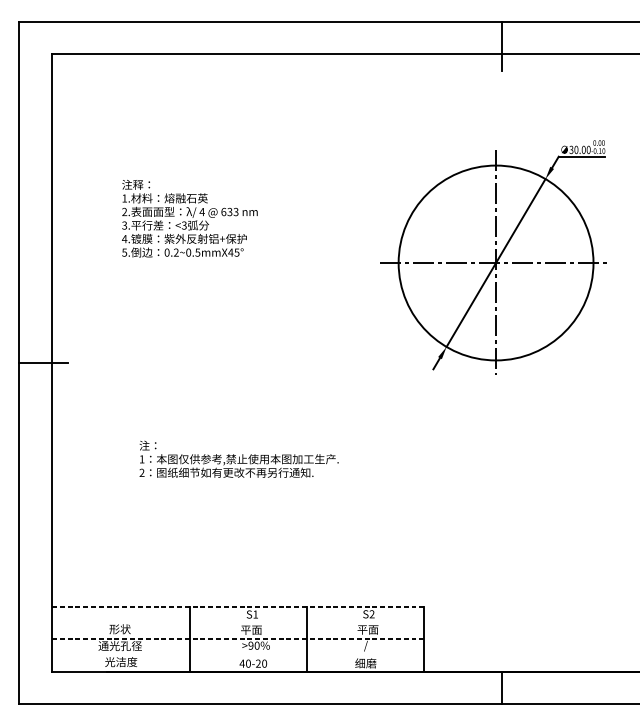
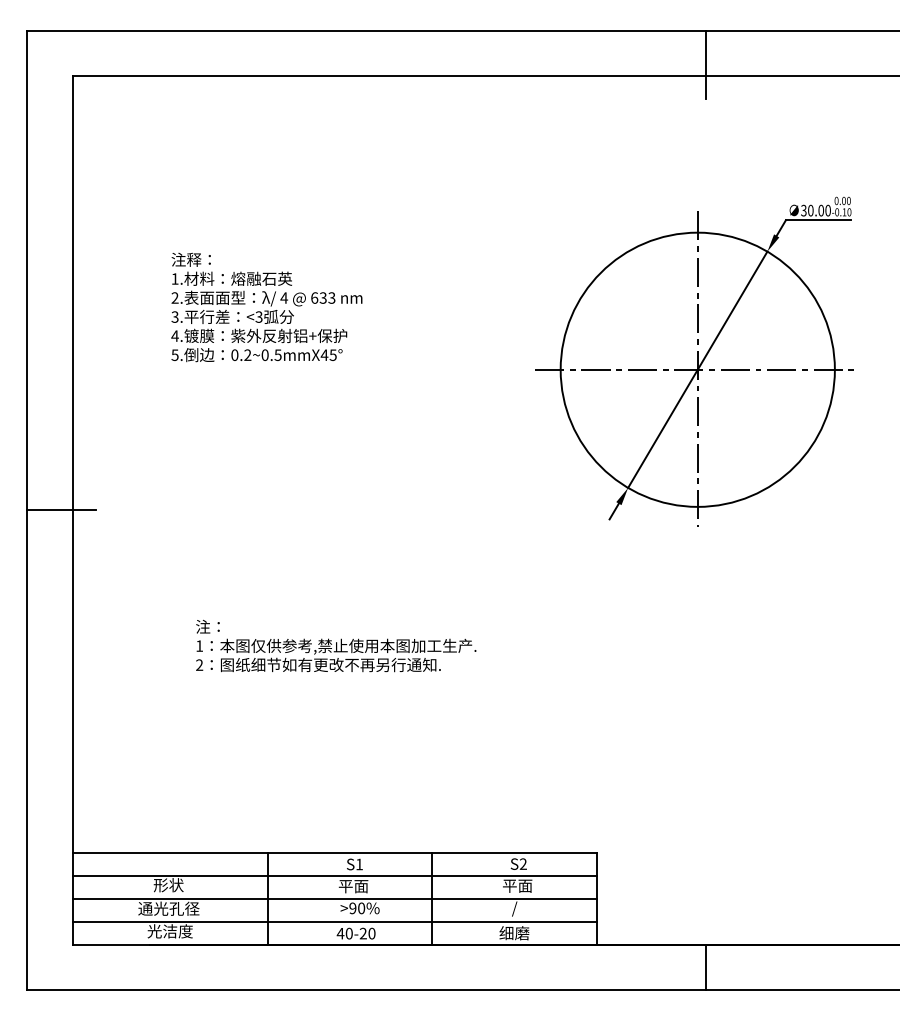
line: (237, 606) -> (334, 853), dashed -> solid
line: (237, 623) -> (334, 876), added
line: (237, 638) -> (334, 898), dashed -> solid
line: (237, 655) -> (334, 921), added

